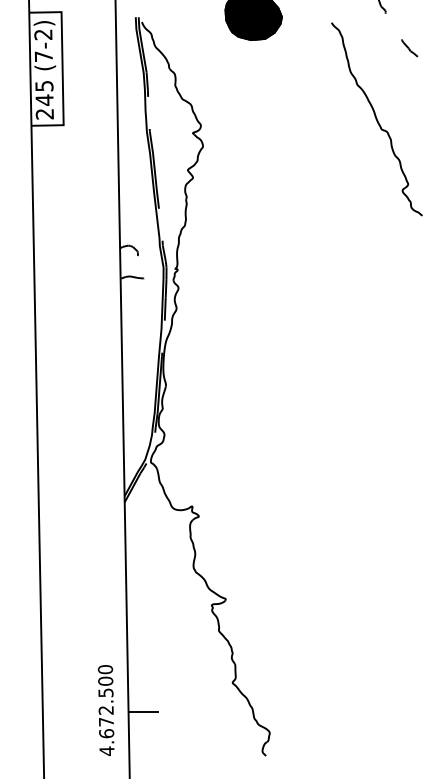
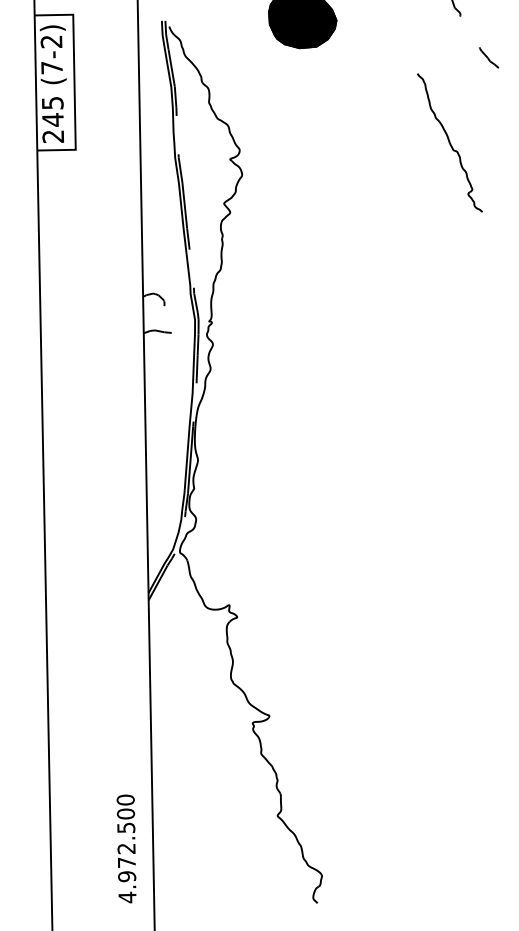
part: (376, 119) -> (449, 142), size x0.6
line: (142, 712) -> (170, 851), removed
text: (106, 733) -> (127, 876), 4.672.500 -> 4.972.500

